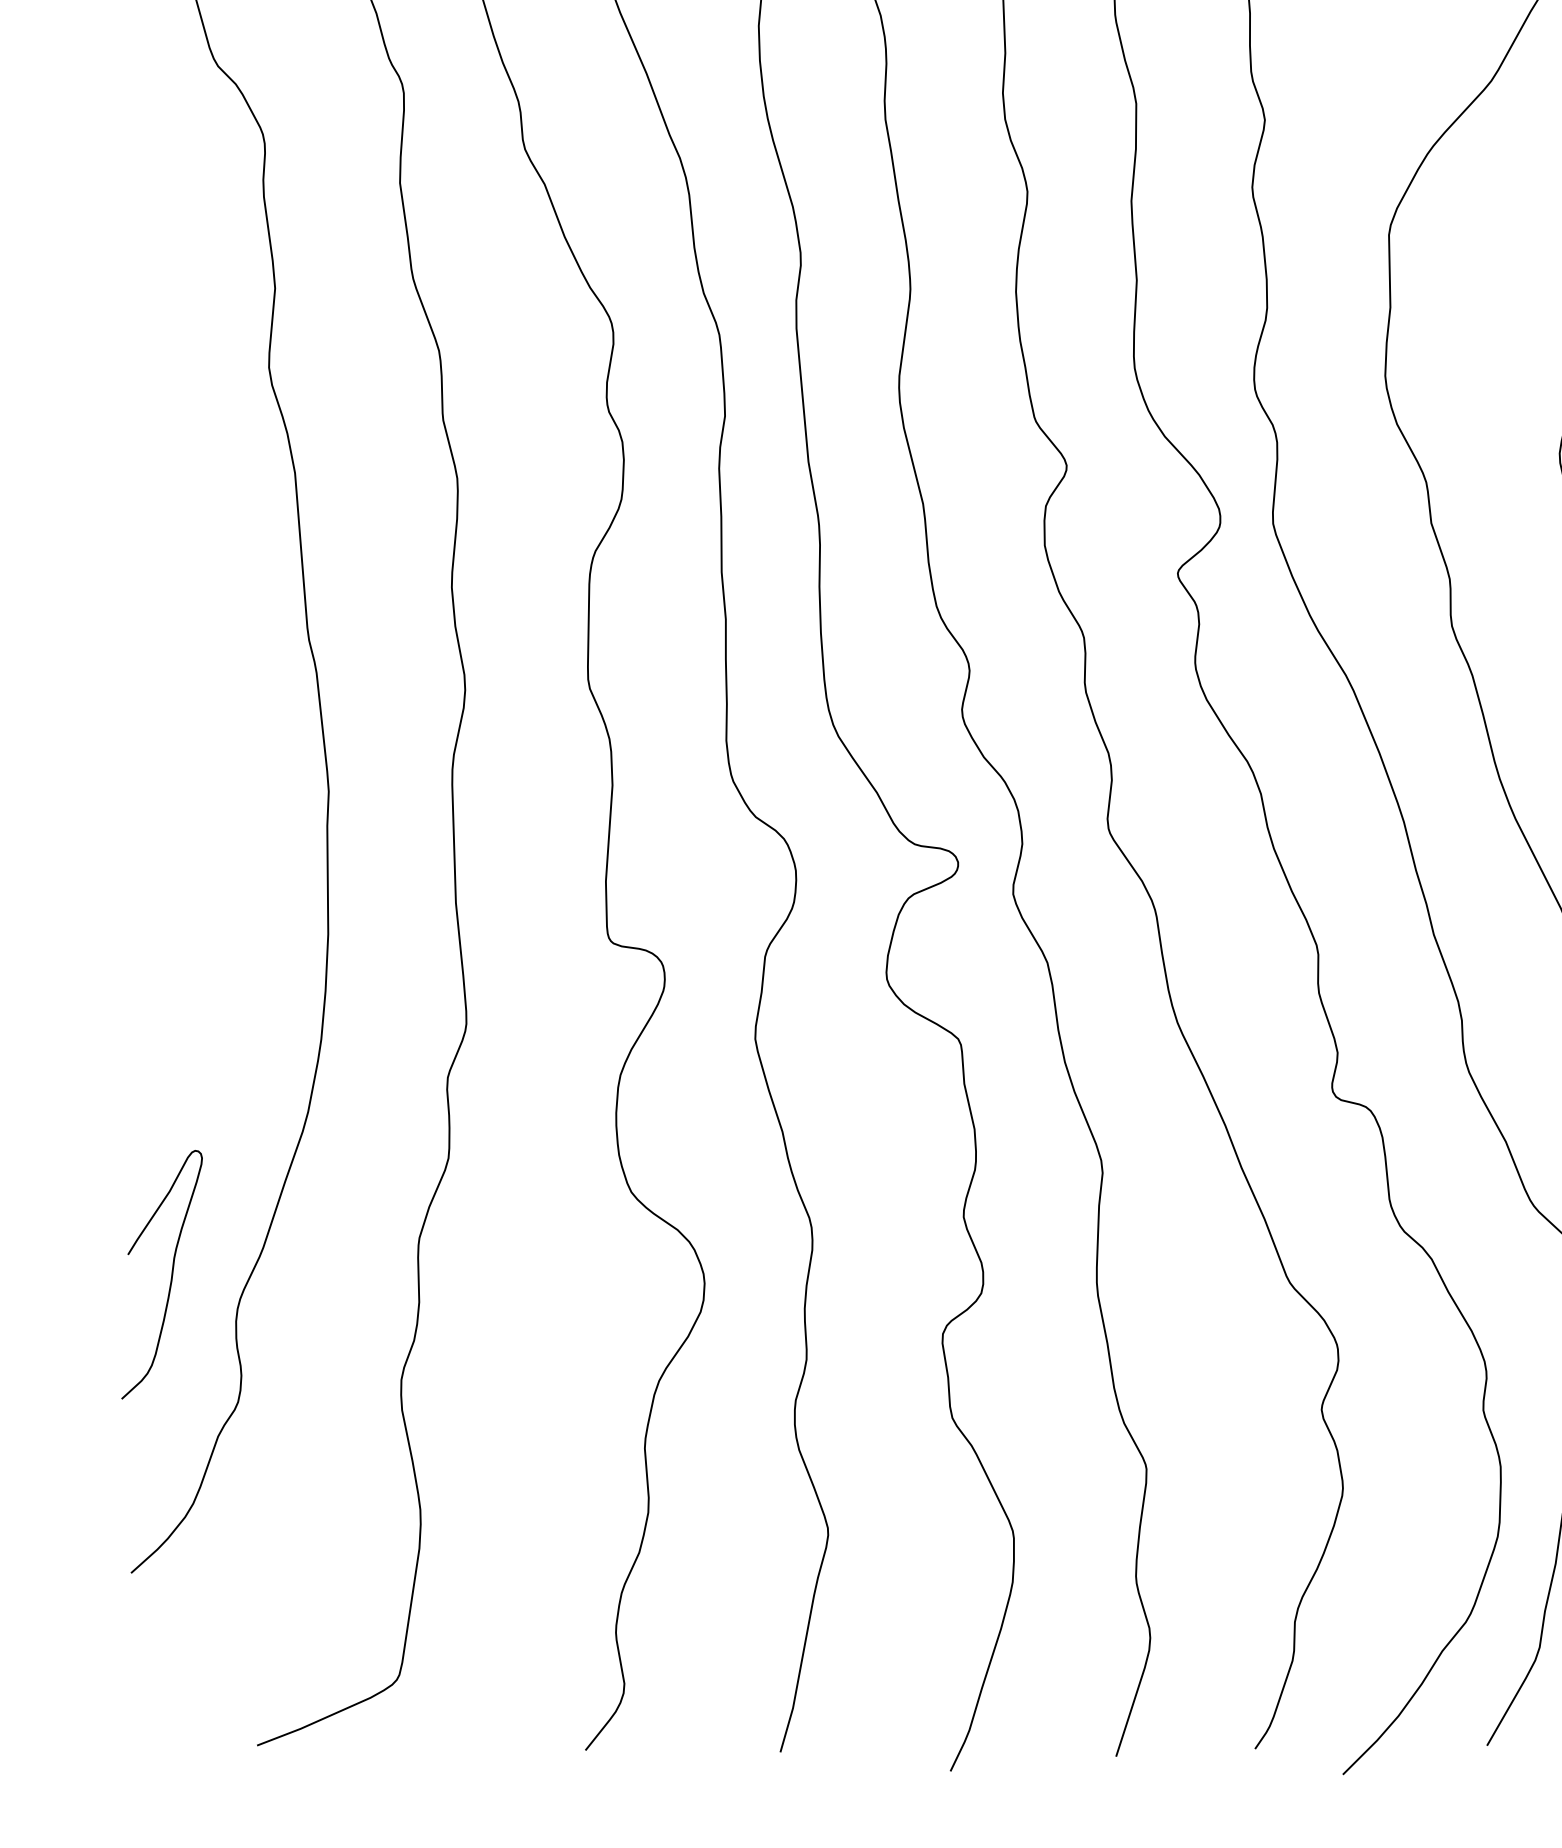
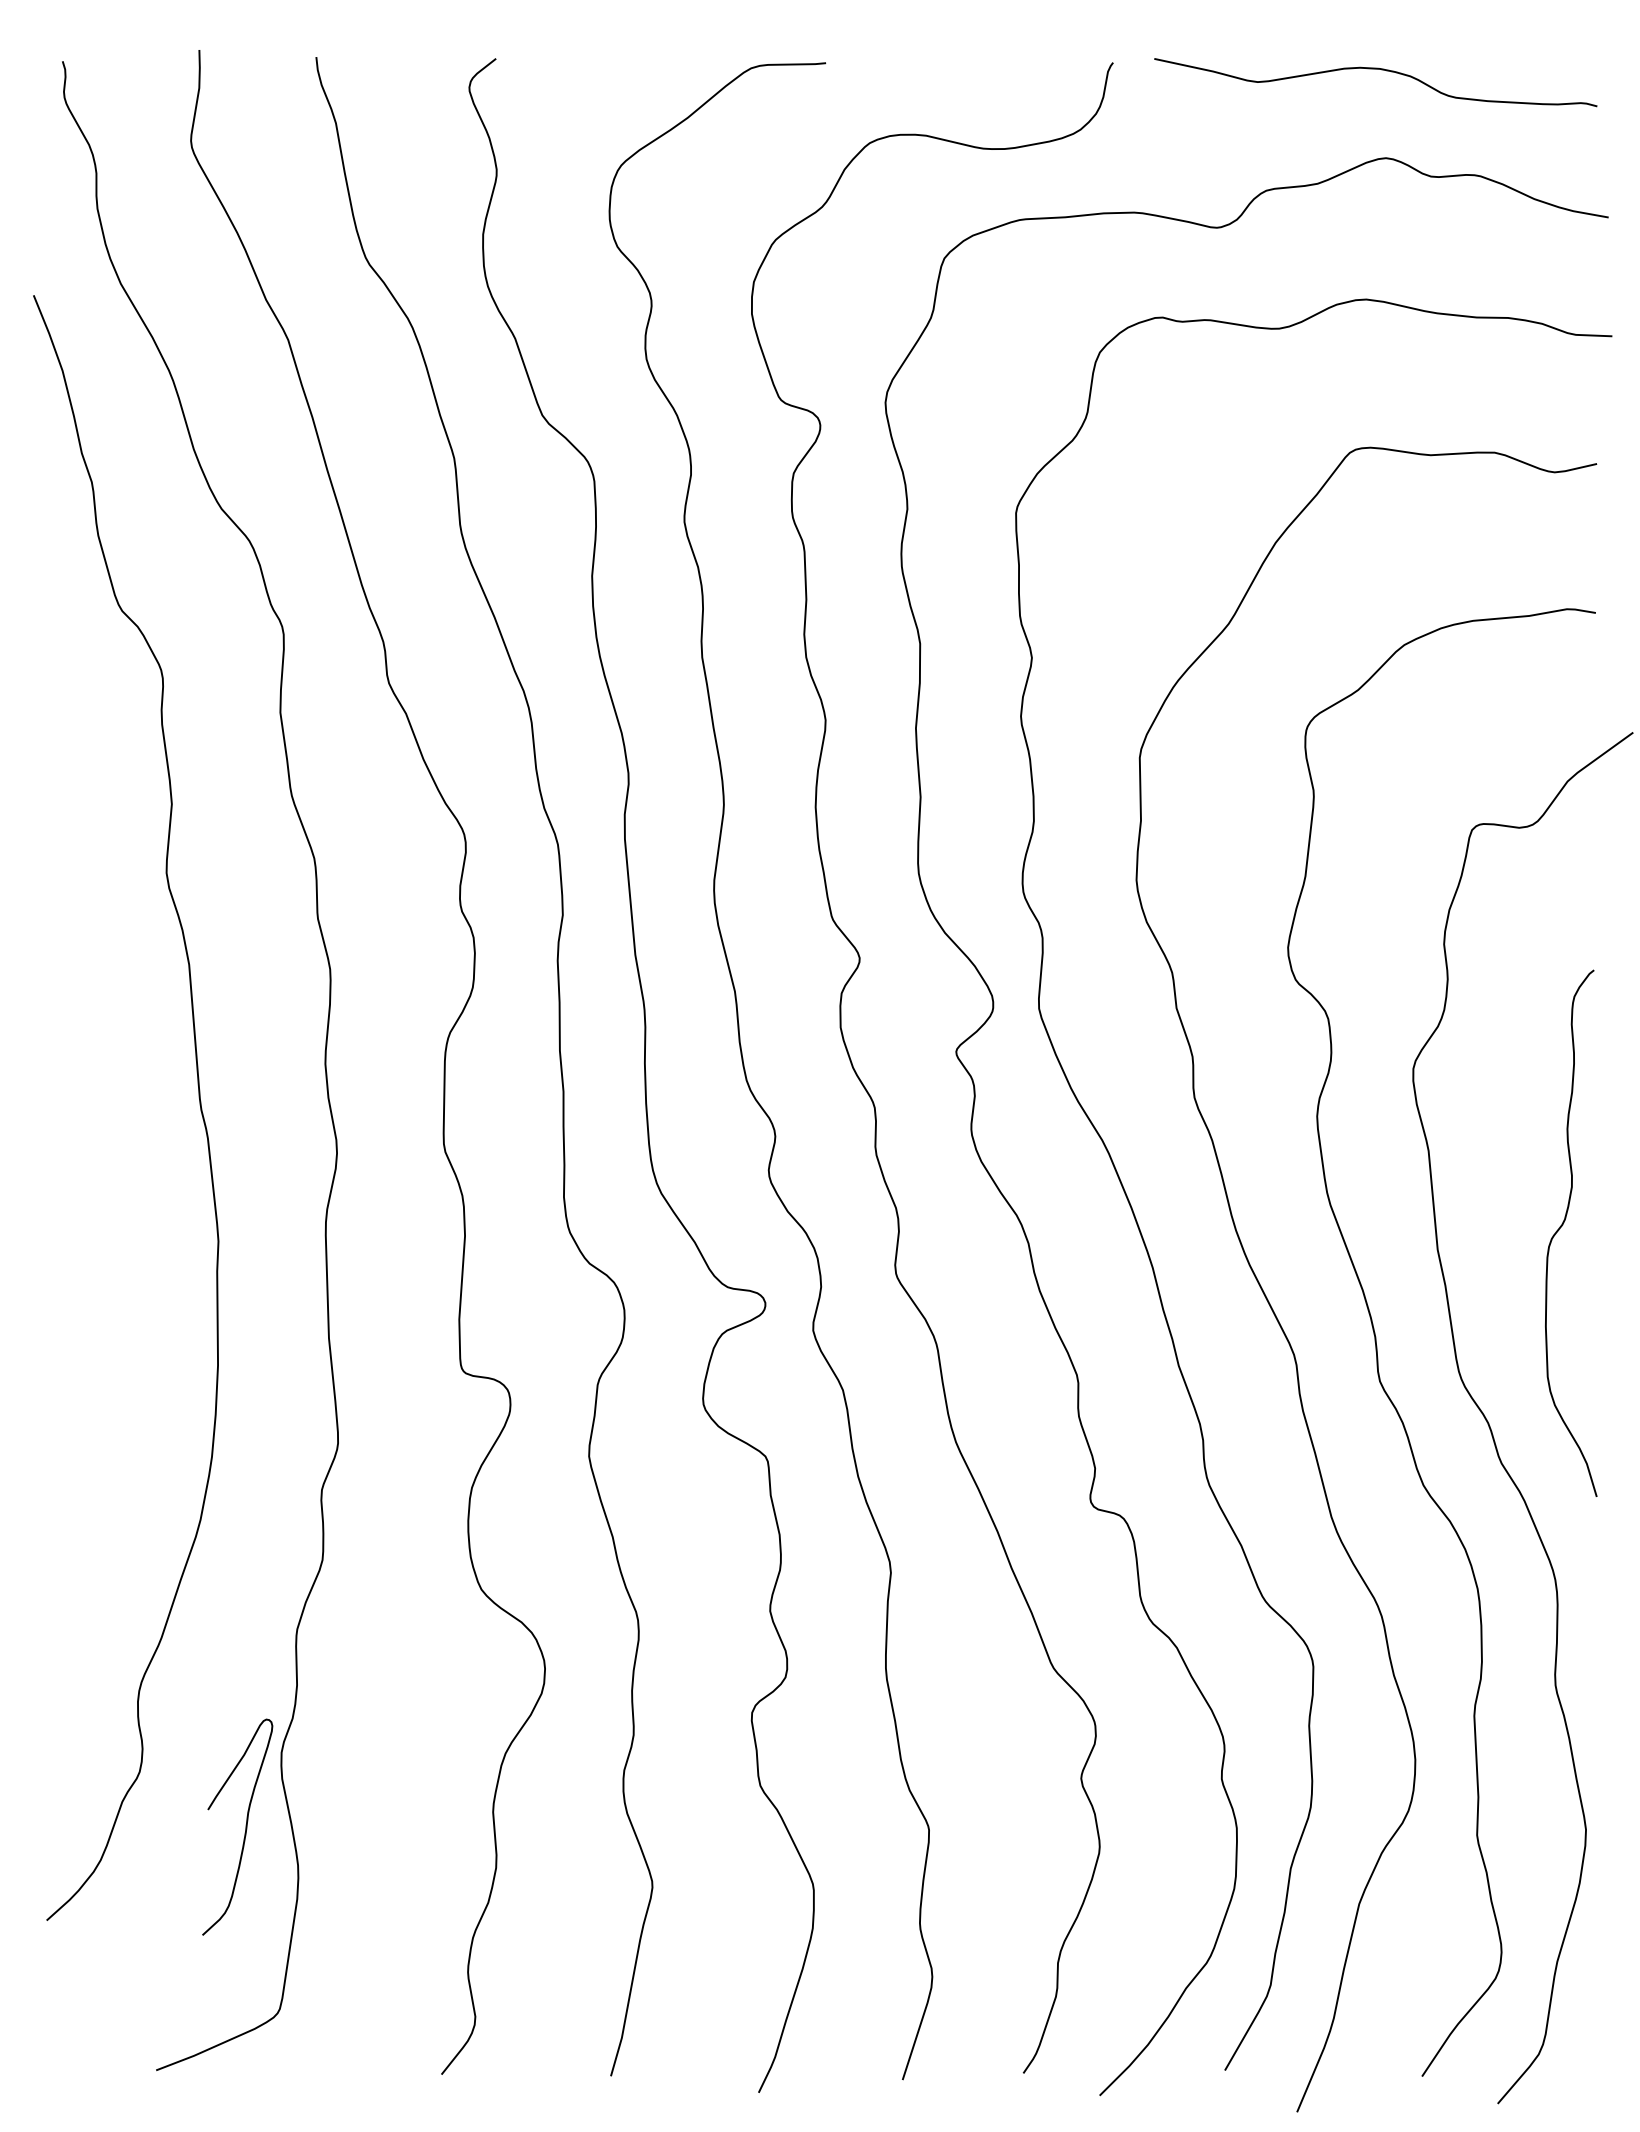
curve: (171, 1273) -> (245, 1826), moved

